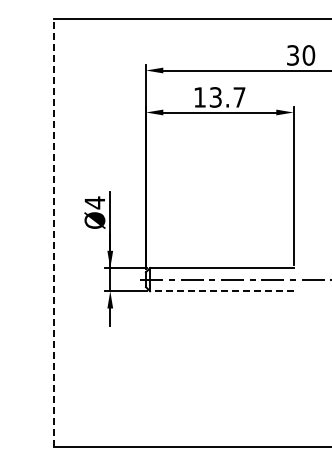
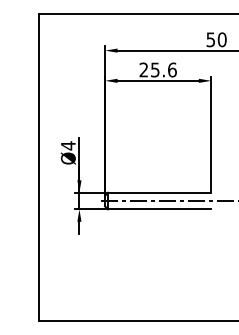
text: (292, 55) -> (210, 39), 30 -> 50
text: (219, 97) -> (157, 70), 13.7 -> 25.6
line: (54, 233) -> (39, 167), dashed -> solid
line: (221, 291) -> (159, 209), dashed -> solid

